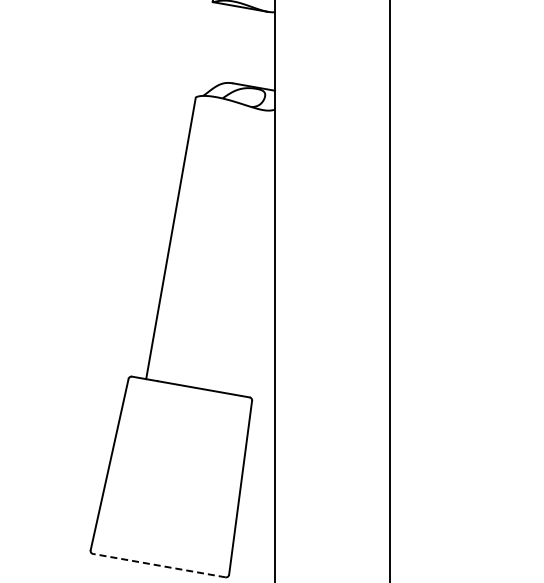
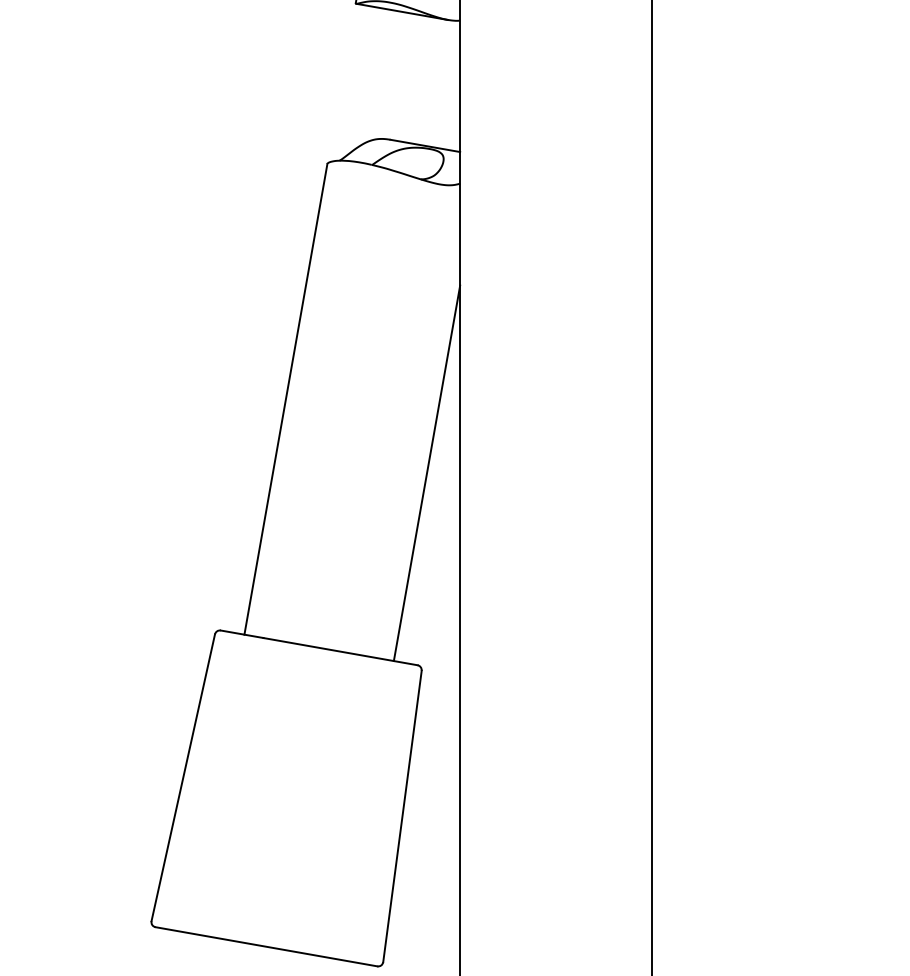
line: (255, 282) -> (427, 472), added
line: (158, 565) -> (265, 946), dashed -> solid

